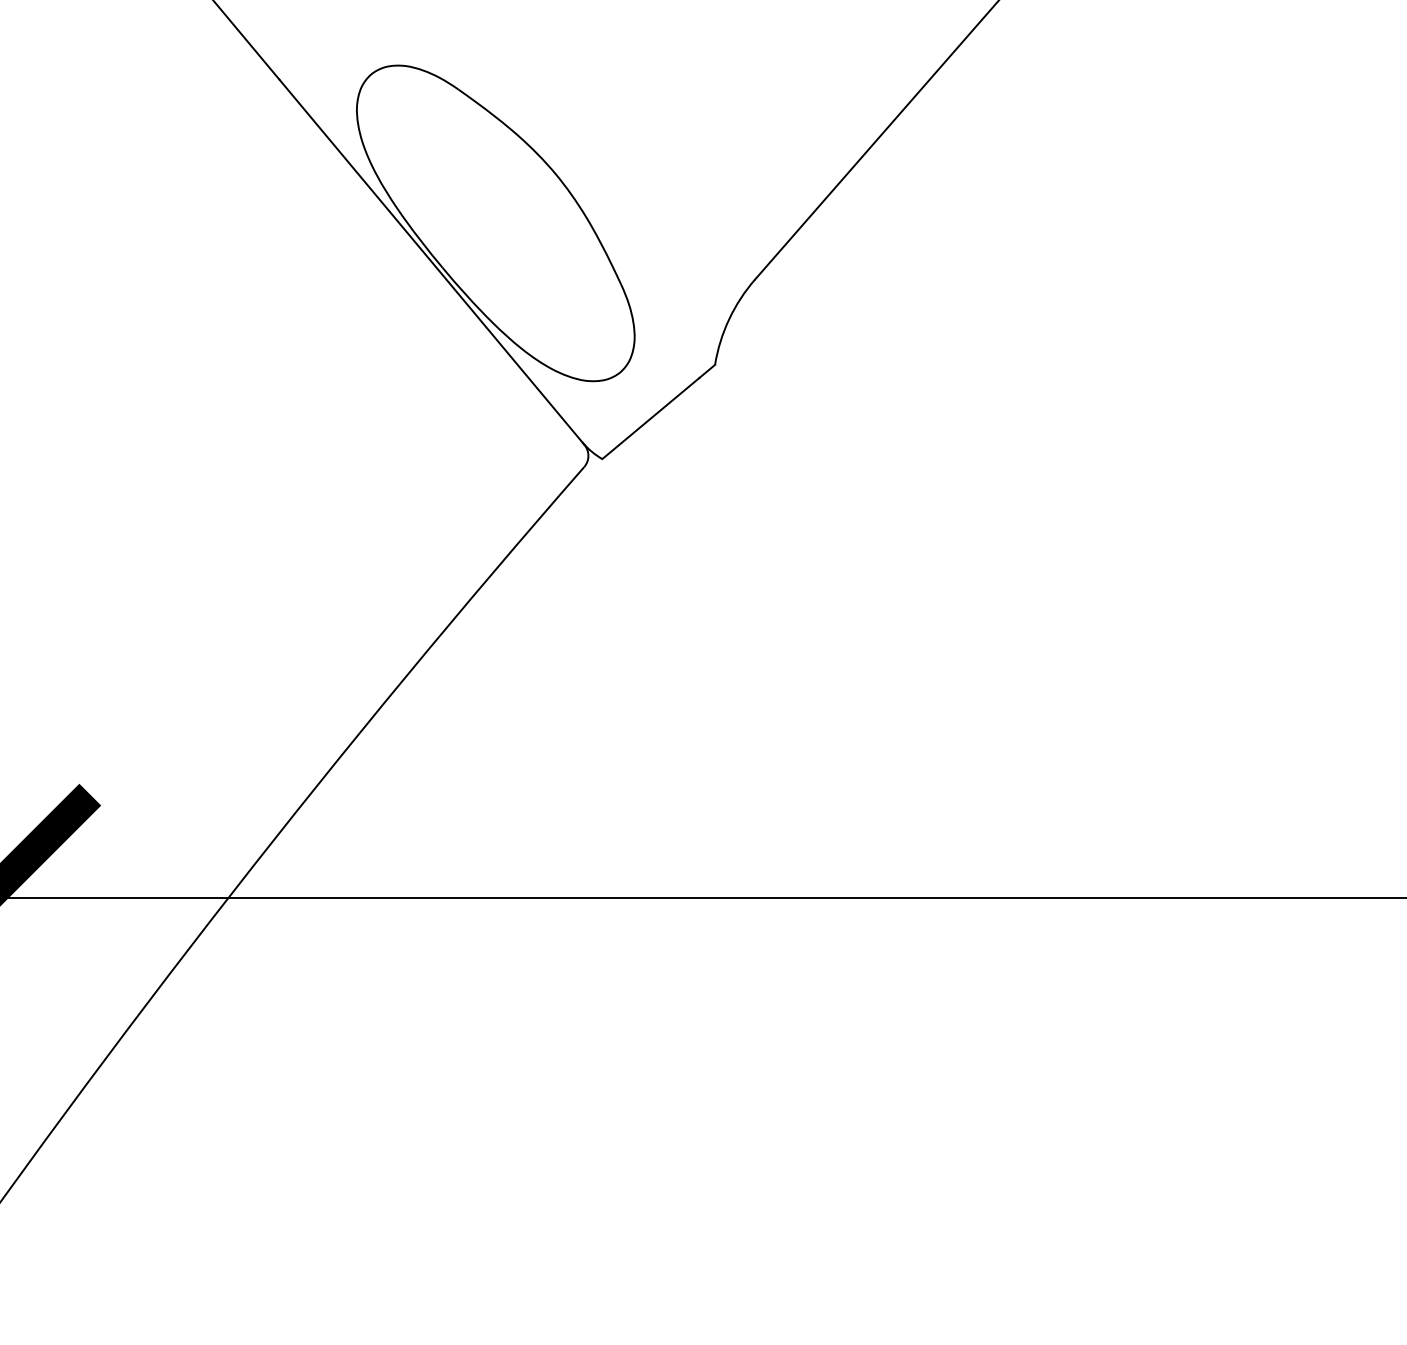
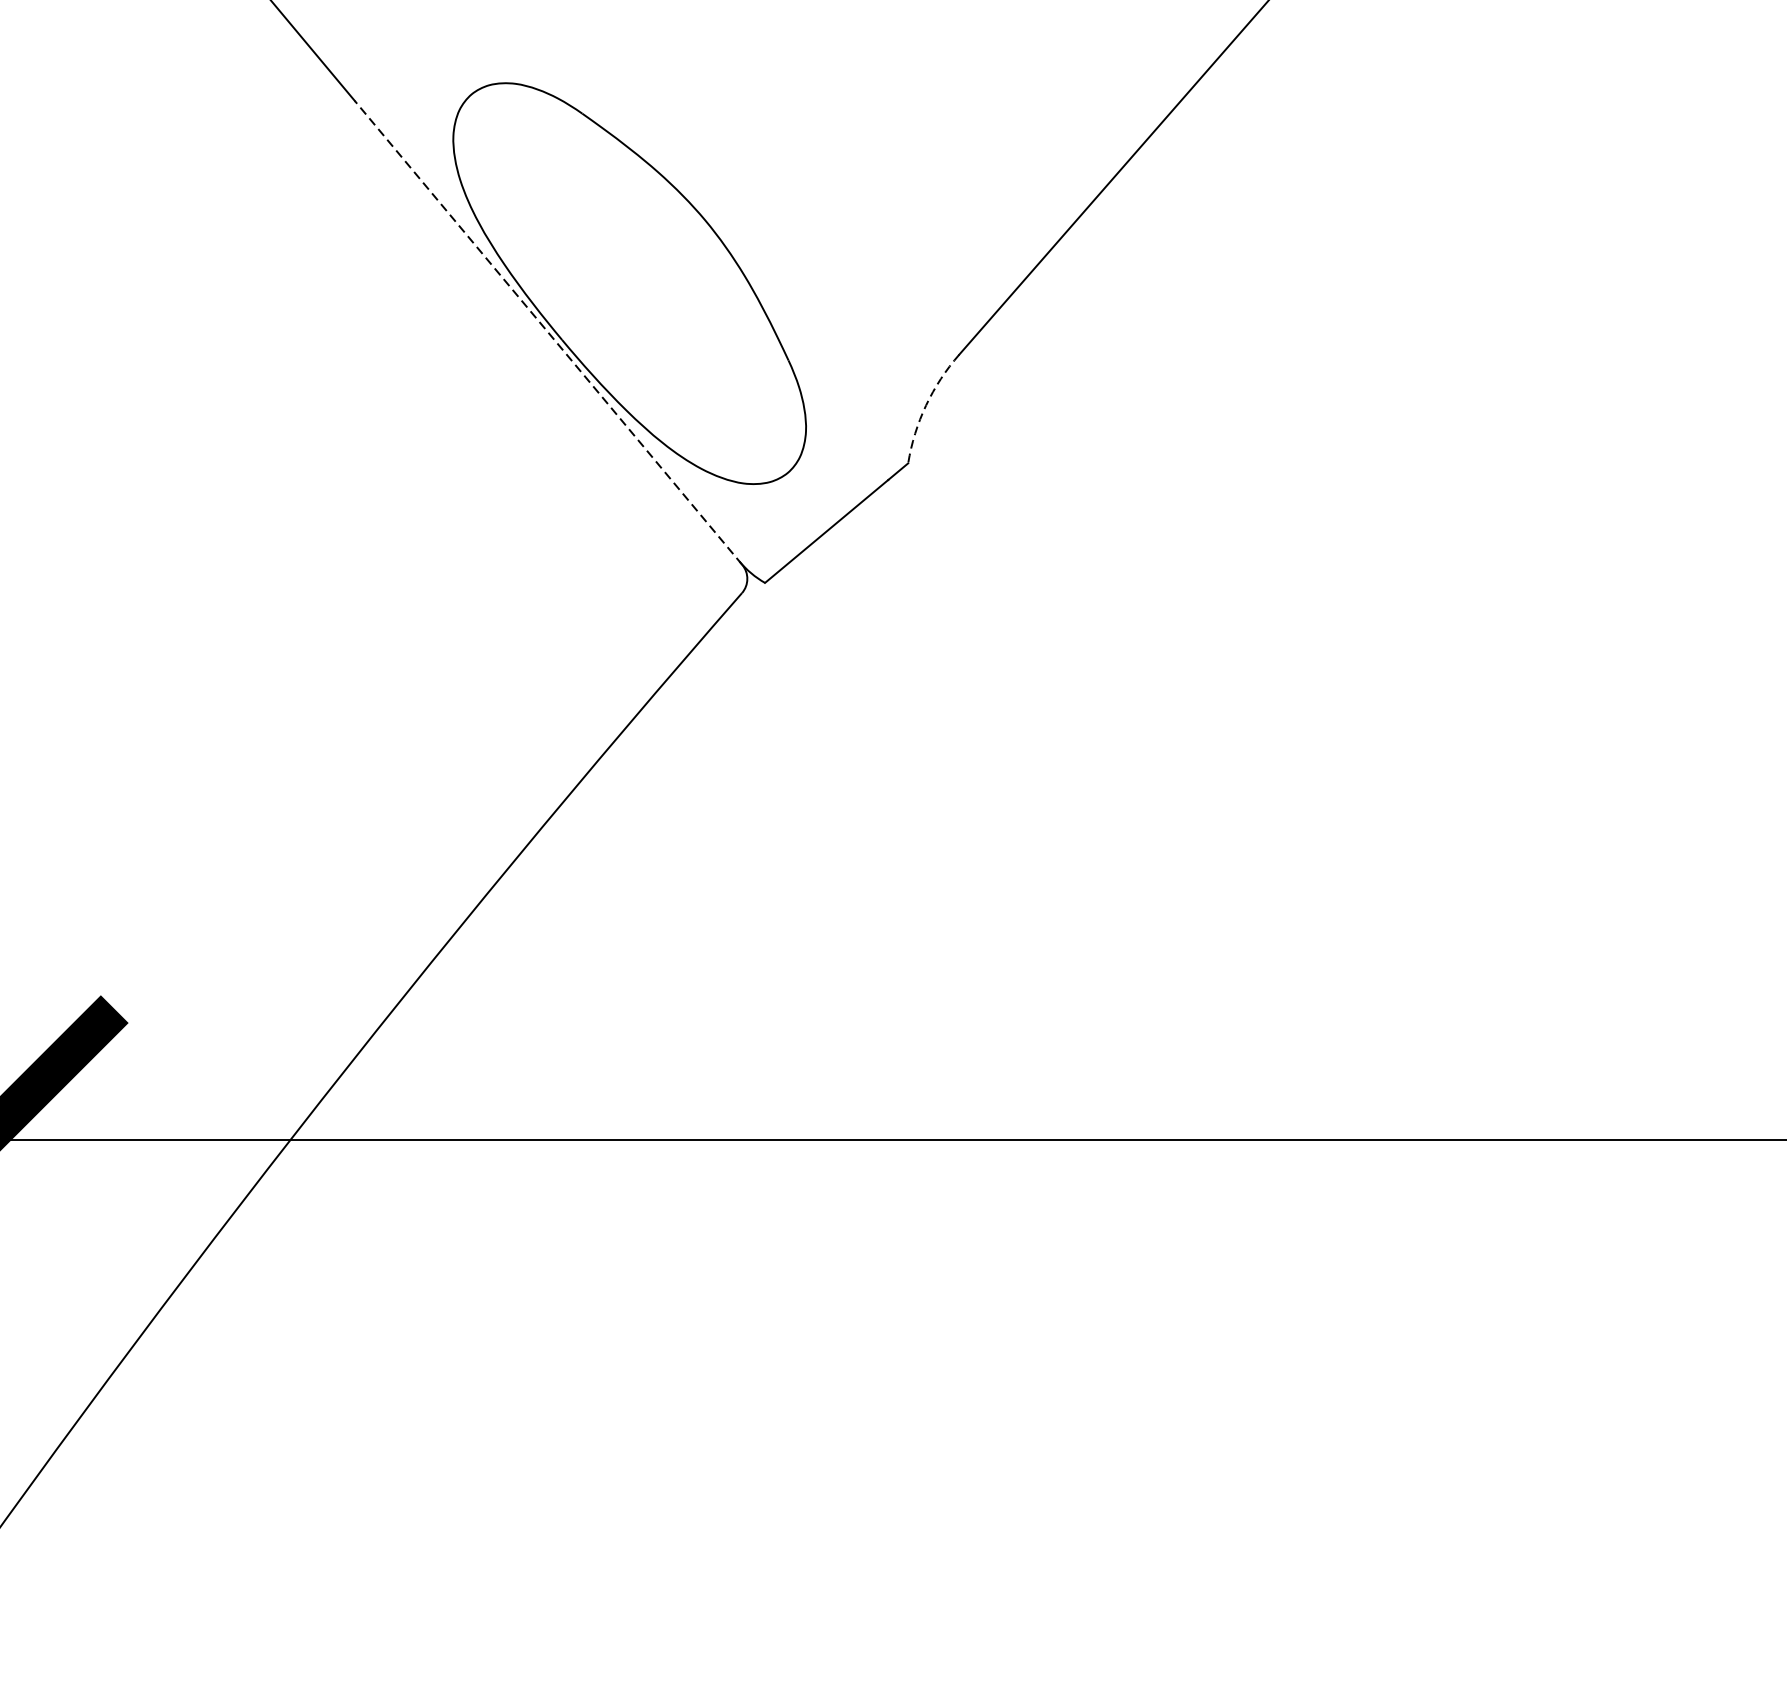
line: (431, 262) -> (548, 333), solid -> dashed
arc: (729, 319) -> (926, 405), solid -> dashed

